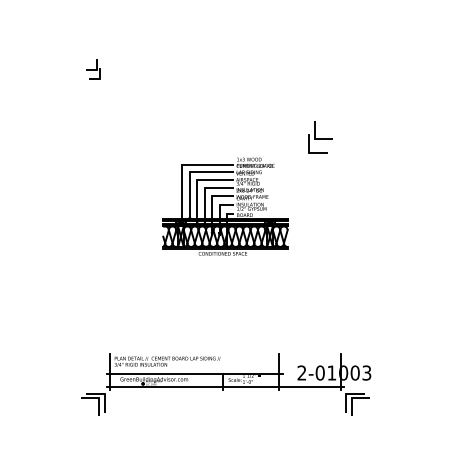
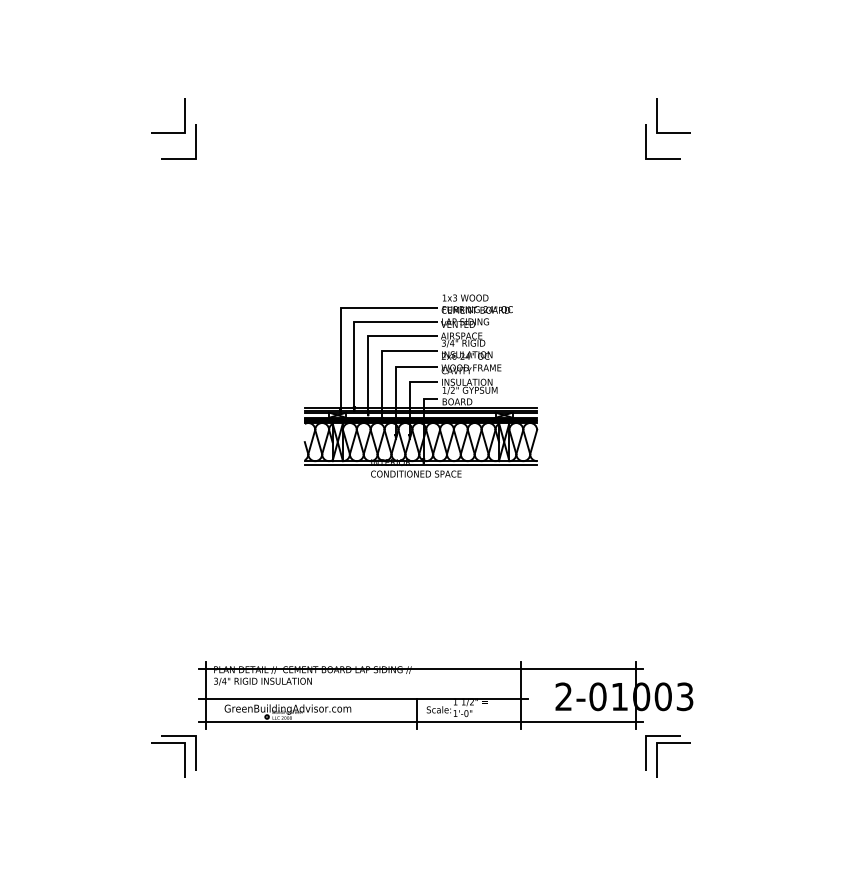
part: (93, 69) -> (174, 129), size x1.67
part: (320, 137) -> (667, 129), moved
line: (225, 357) -> (421, 667), added

